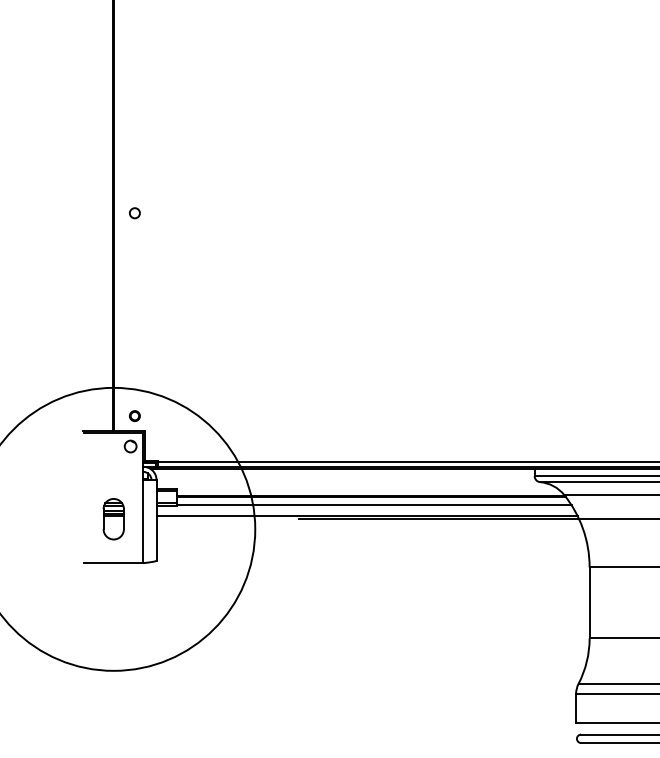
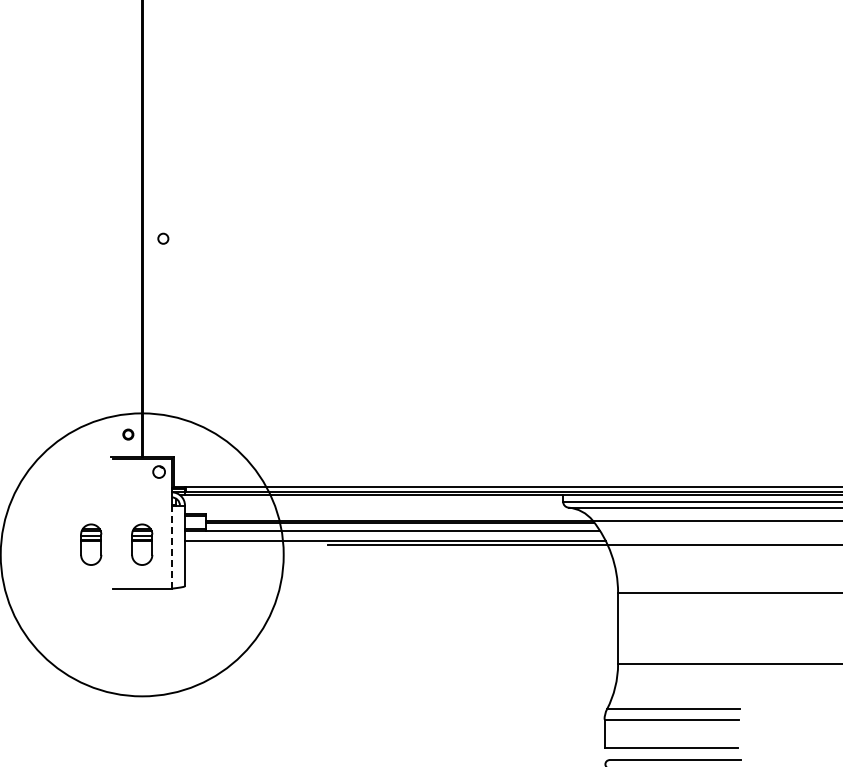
part: (135, 415) -> (128, 434), moved
part: (63, 518) -> (91, 544), added
line: (143, 521) -> (171, 547), solid -> dashed

